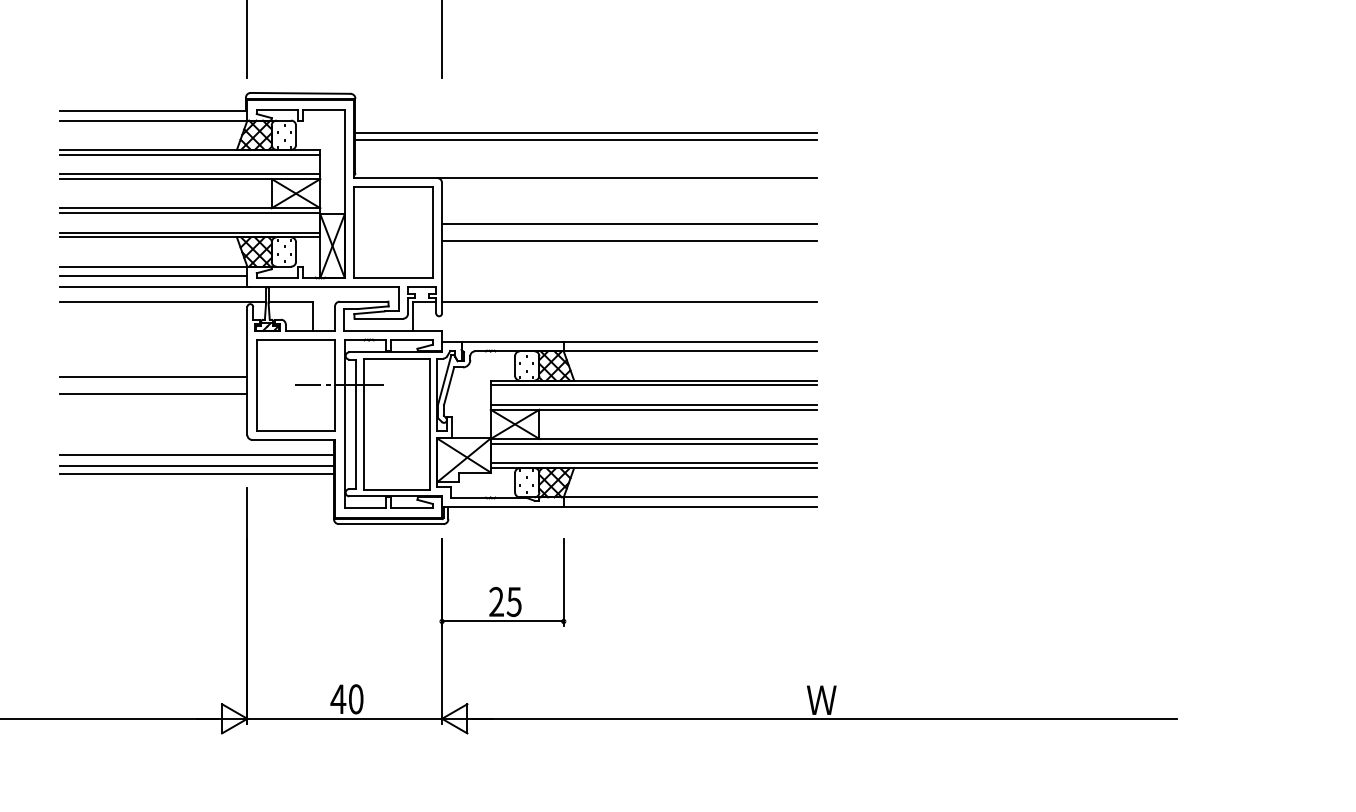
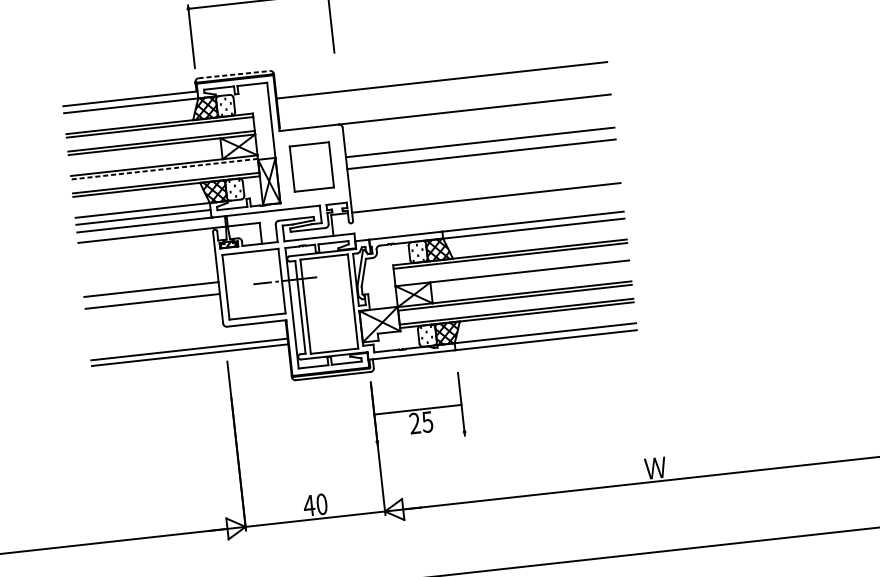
line: (300, 93) -> (234, 74), solid -> dashed
line: (585, 139) -> (442, 85), removed
line: (189, 213) -> (164, 169), solid -> dashed
part: (393, 232) -> (311, 166), size x0.7
line: (653, 404) -> (511, 269), removed
line: (197, 454) -> (188, 341), removed
line: (502, 621) -> (417, 409), moved

